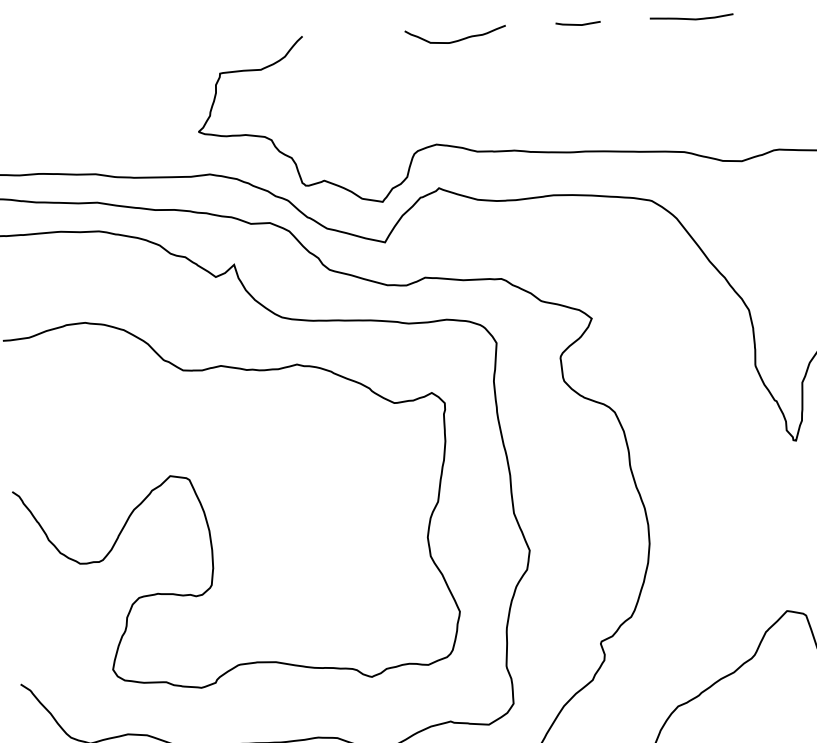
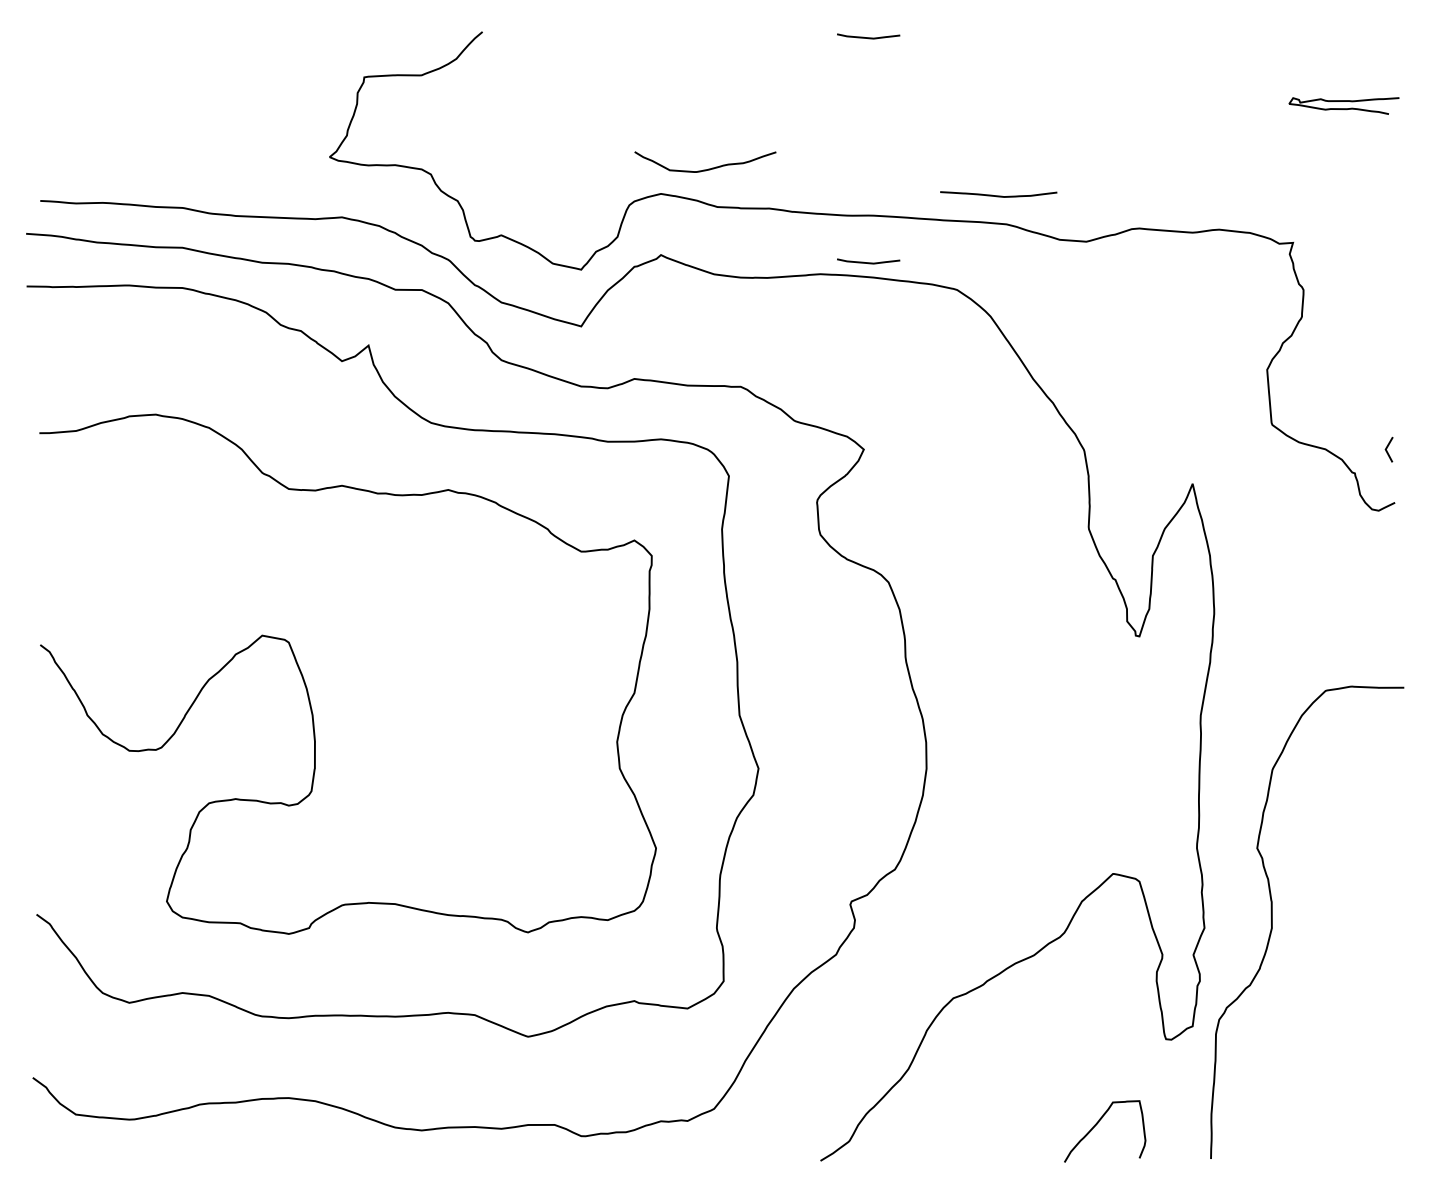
curve: (691, 18) -> (998, 195), moved
curve: (458, 39) -> (708, 168), moved
curve: (587, 184) -> (868, 262), added

